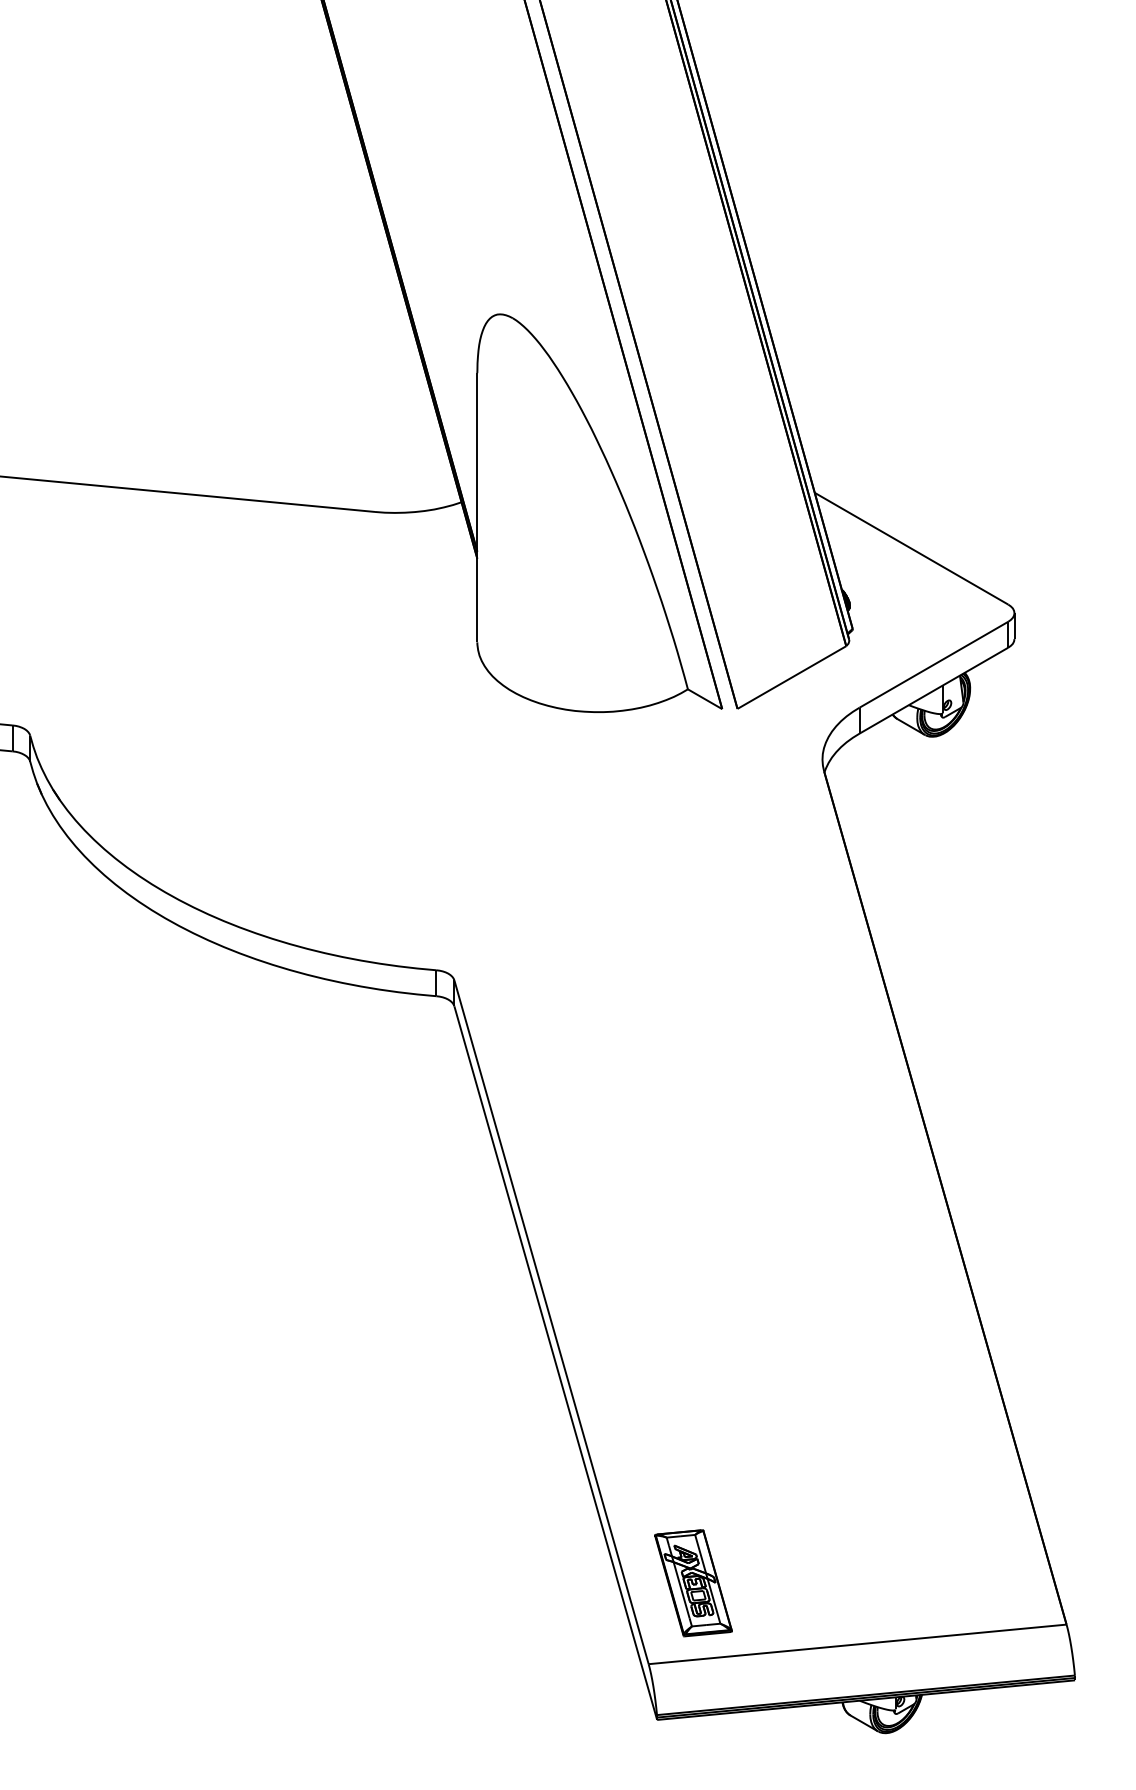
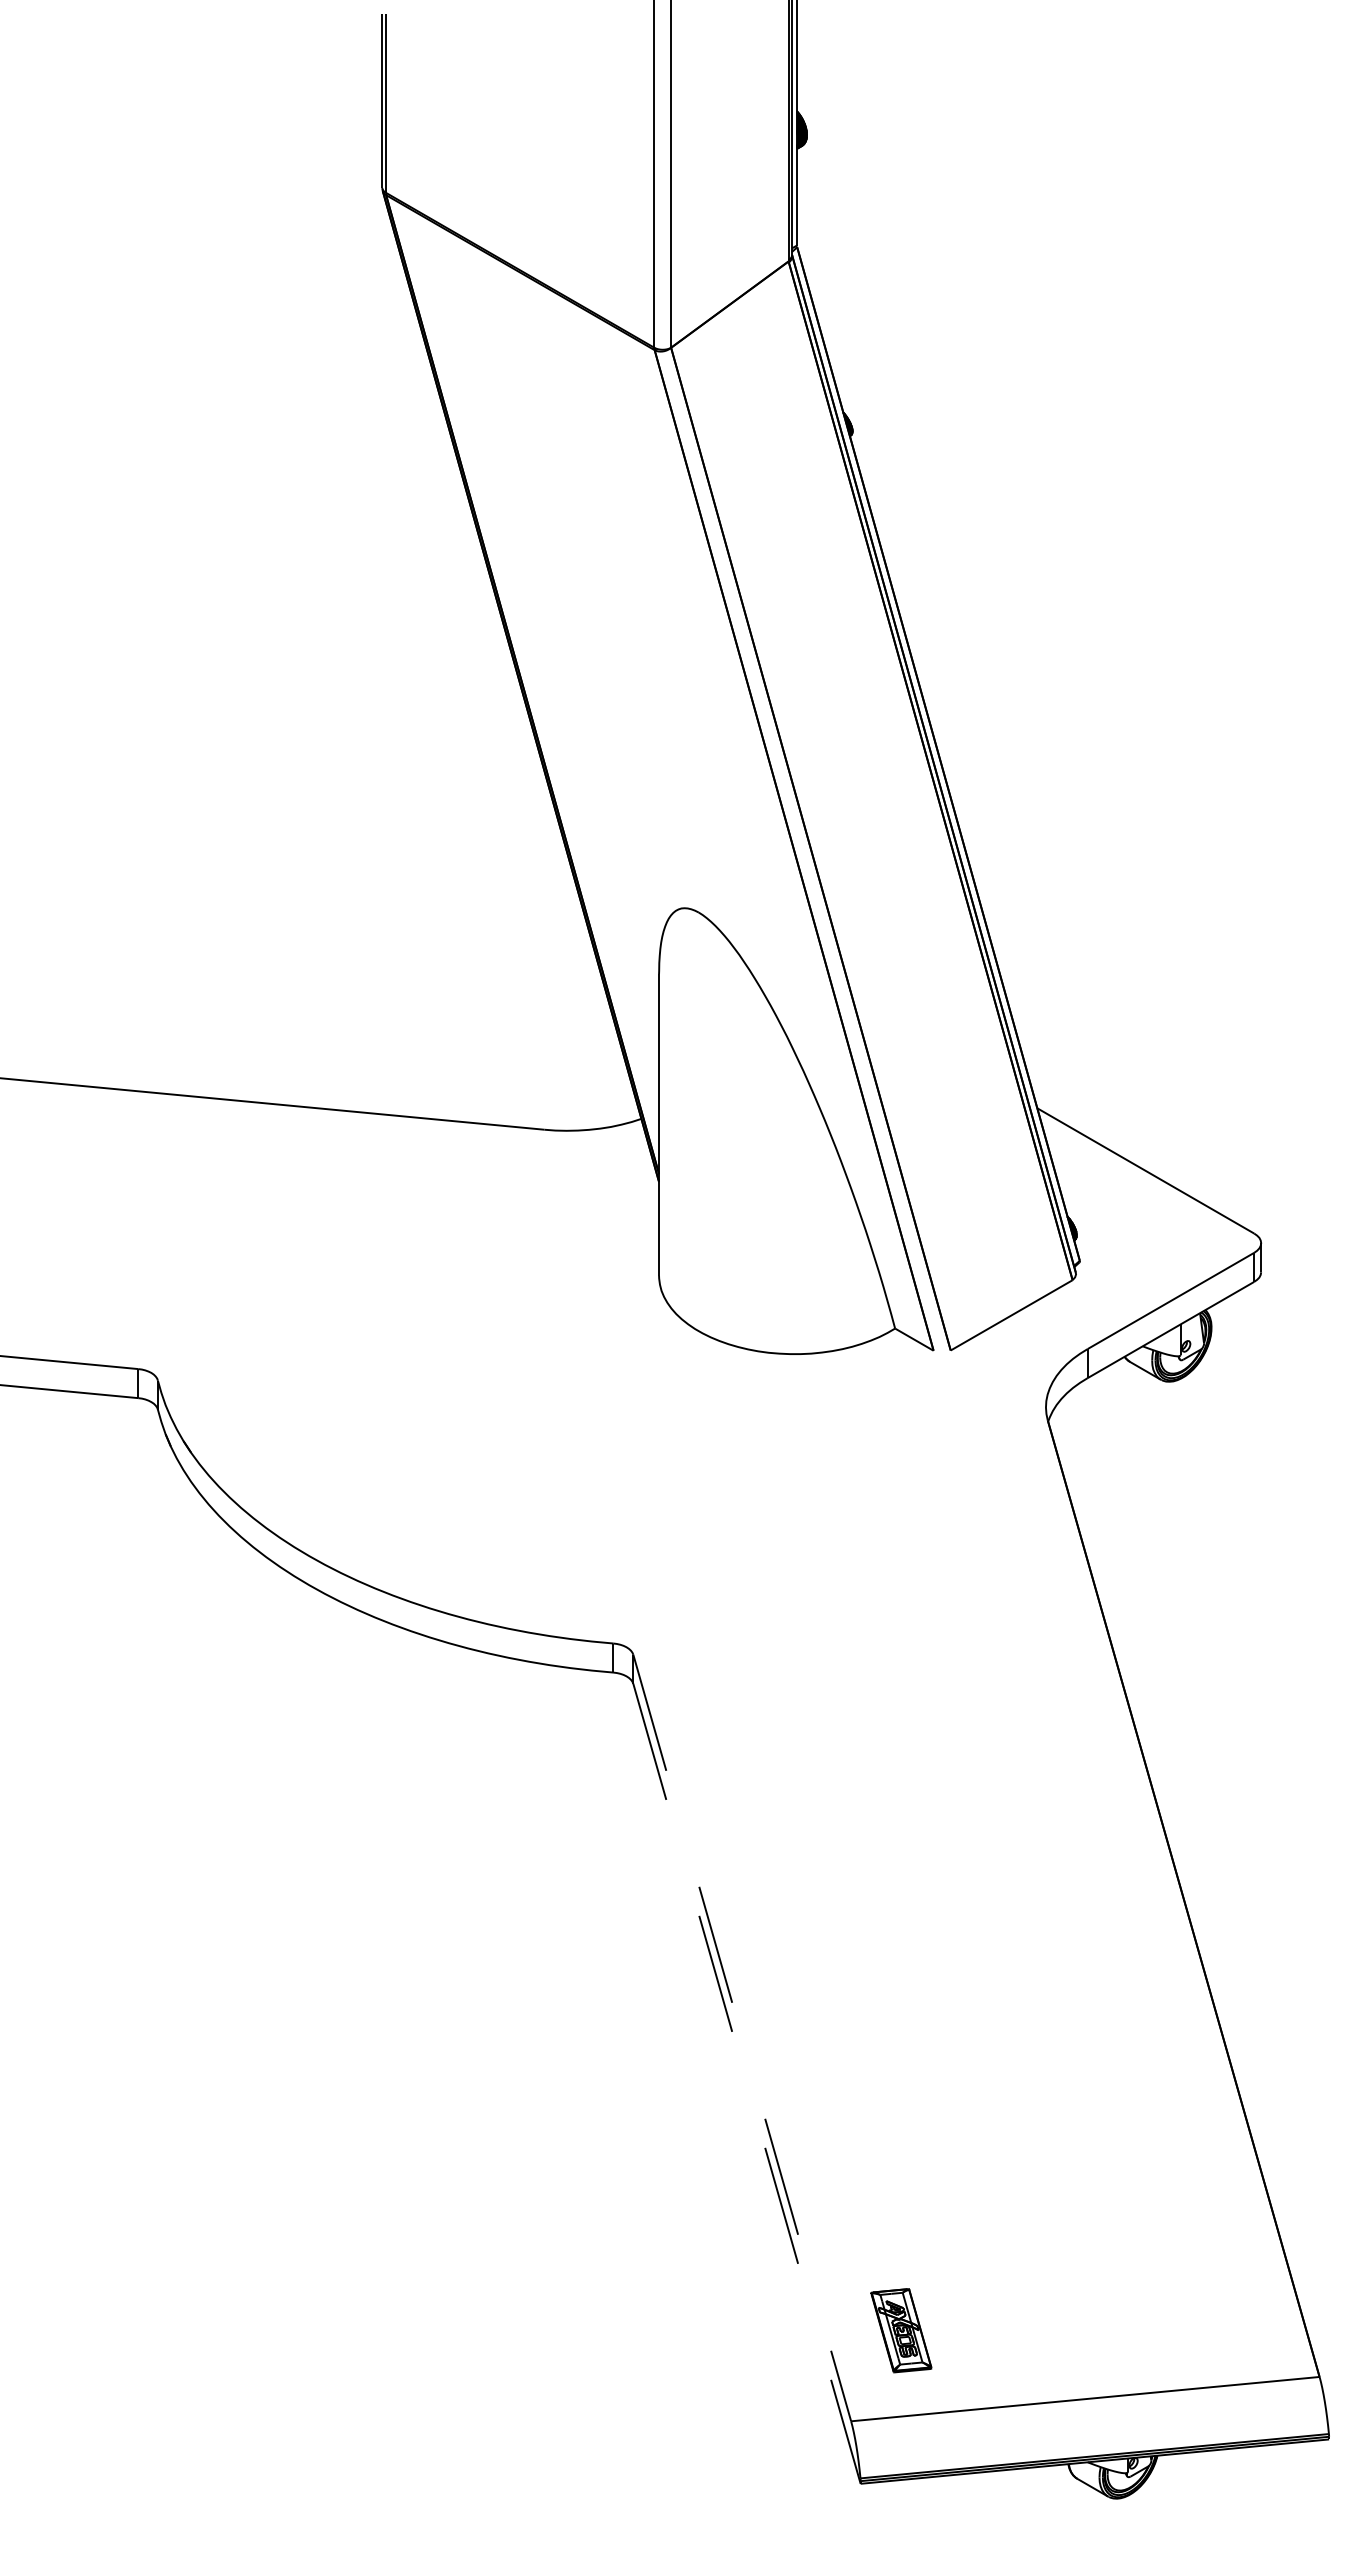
line: (551, 1322) -> (742, 2038), solid -> dashed
line: (556, 1362) -> (747, 2083), solid -> dashed
part: (693, 1583) -> (901, 2330), size x0.7

